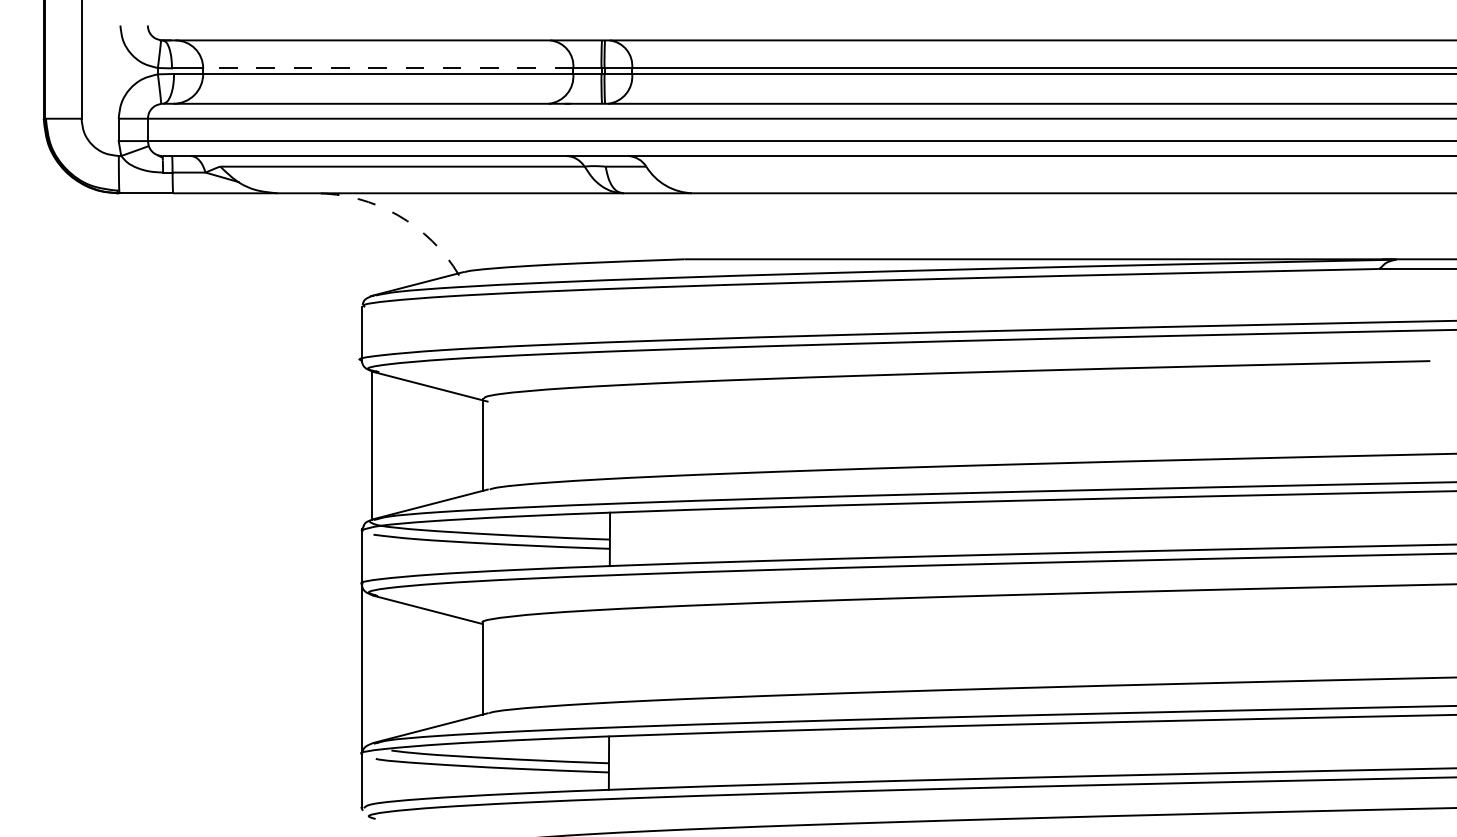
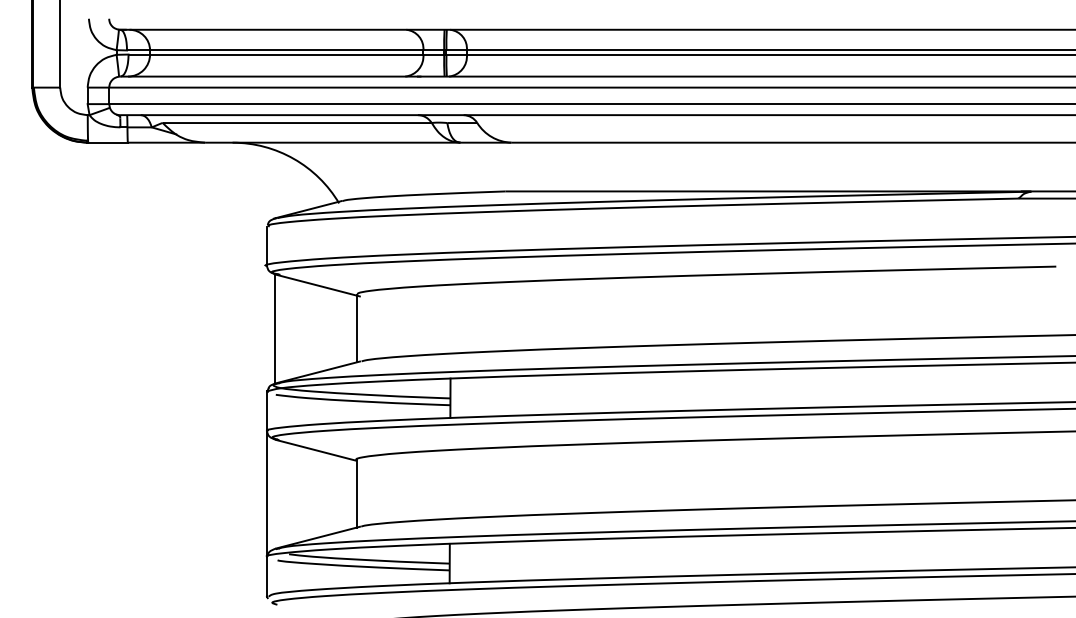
line: (387, 68) -> (286, 50), dashed -> solid
arc: (397, 214) -> (293, 158), dashed -> solid

